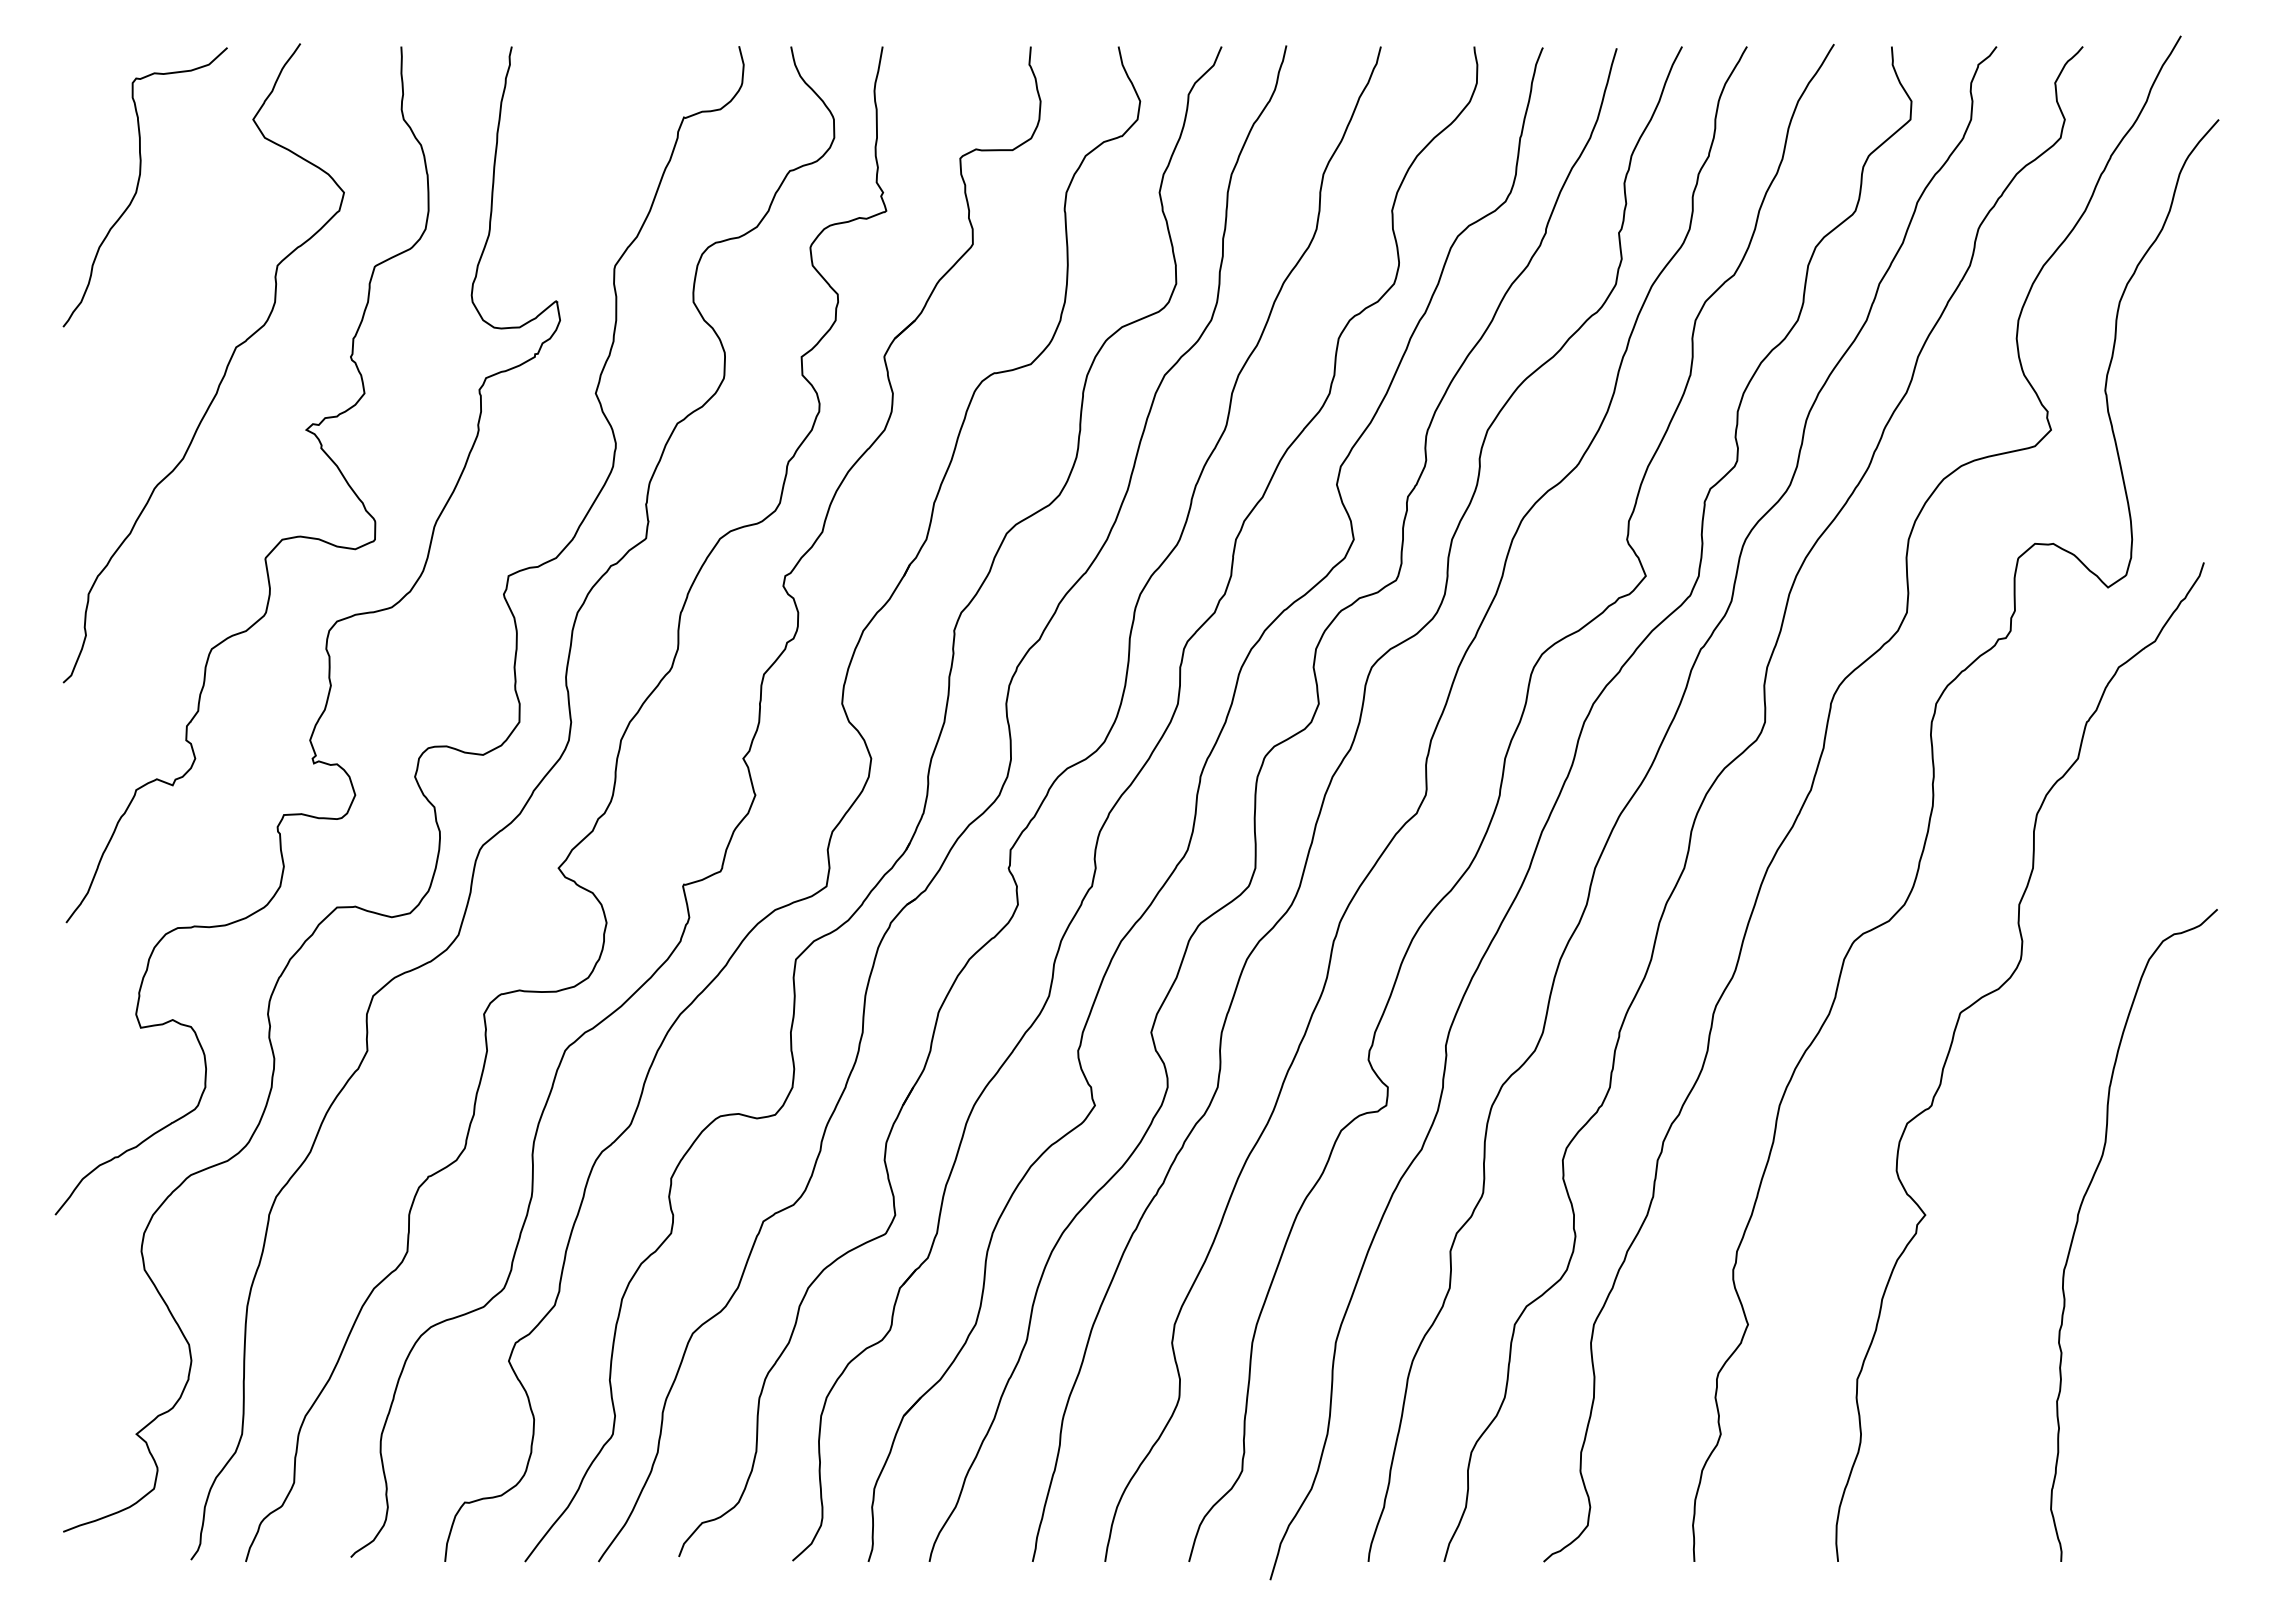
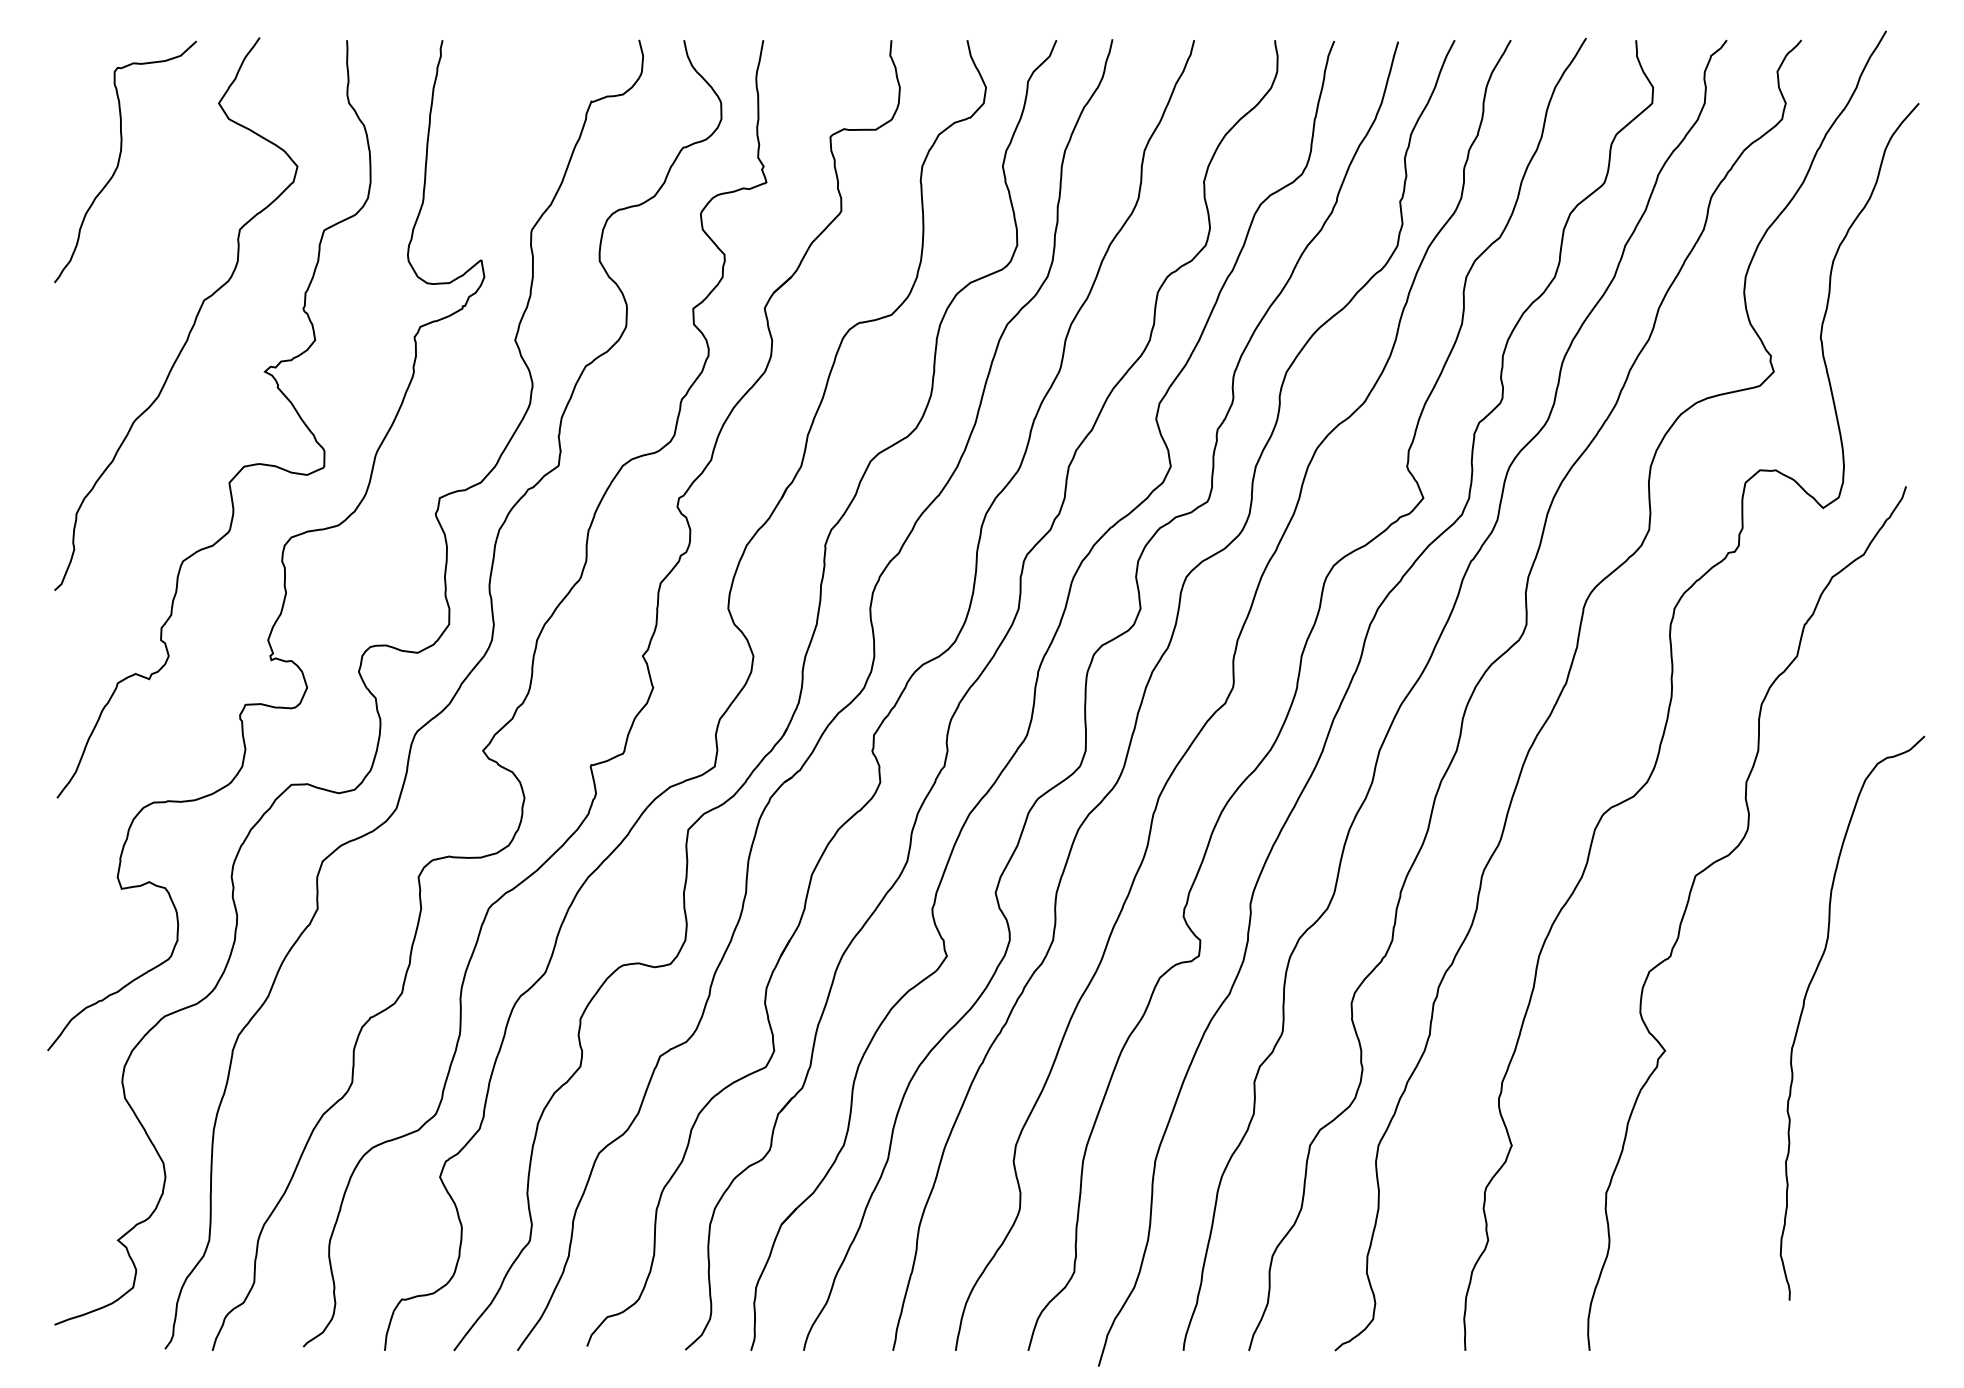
curve: (2078, 1221) -> (1804, 1006), moved

